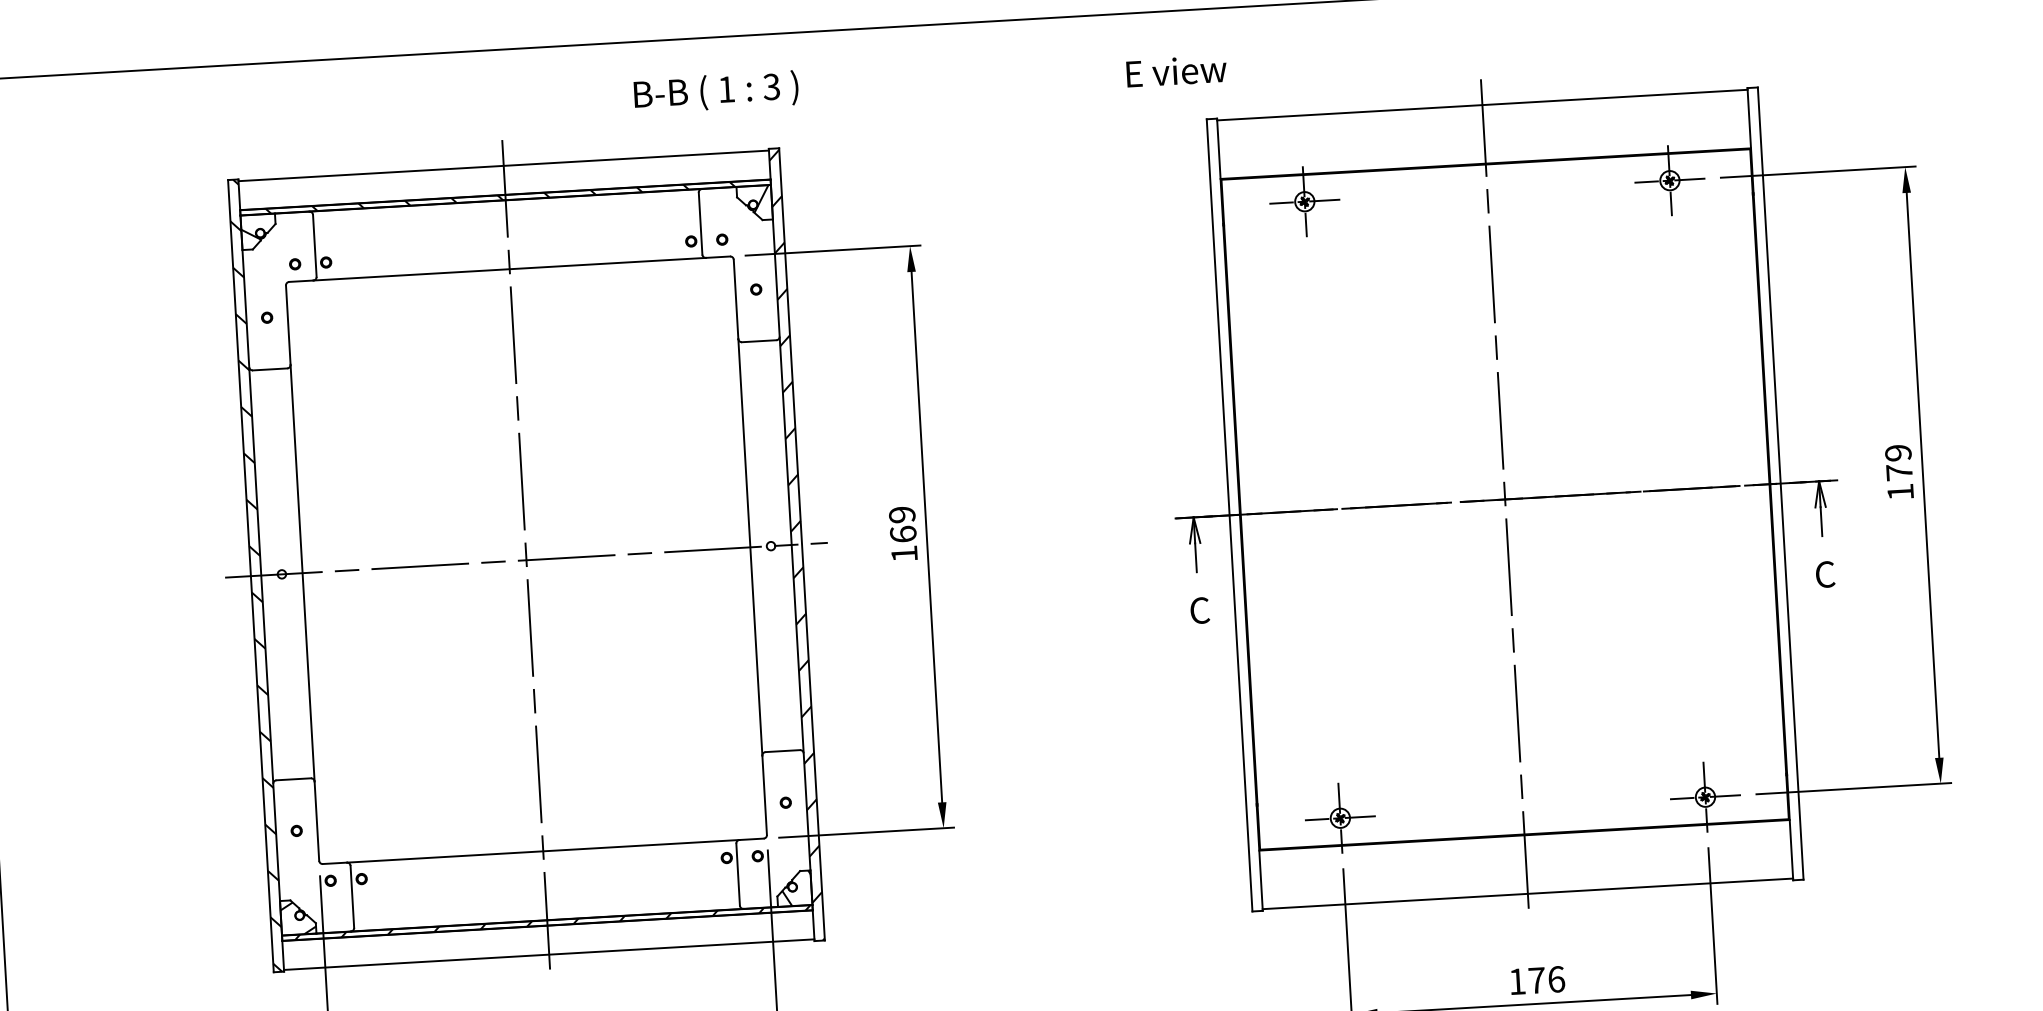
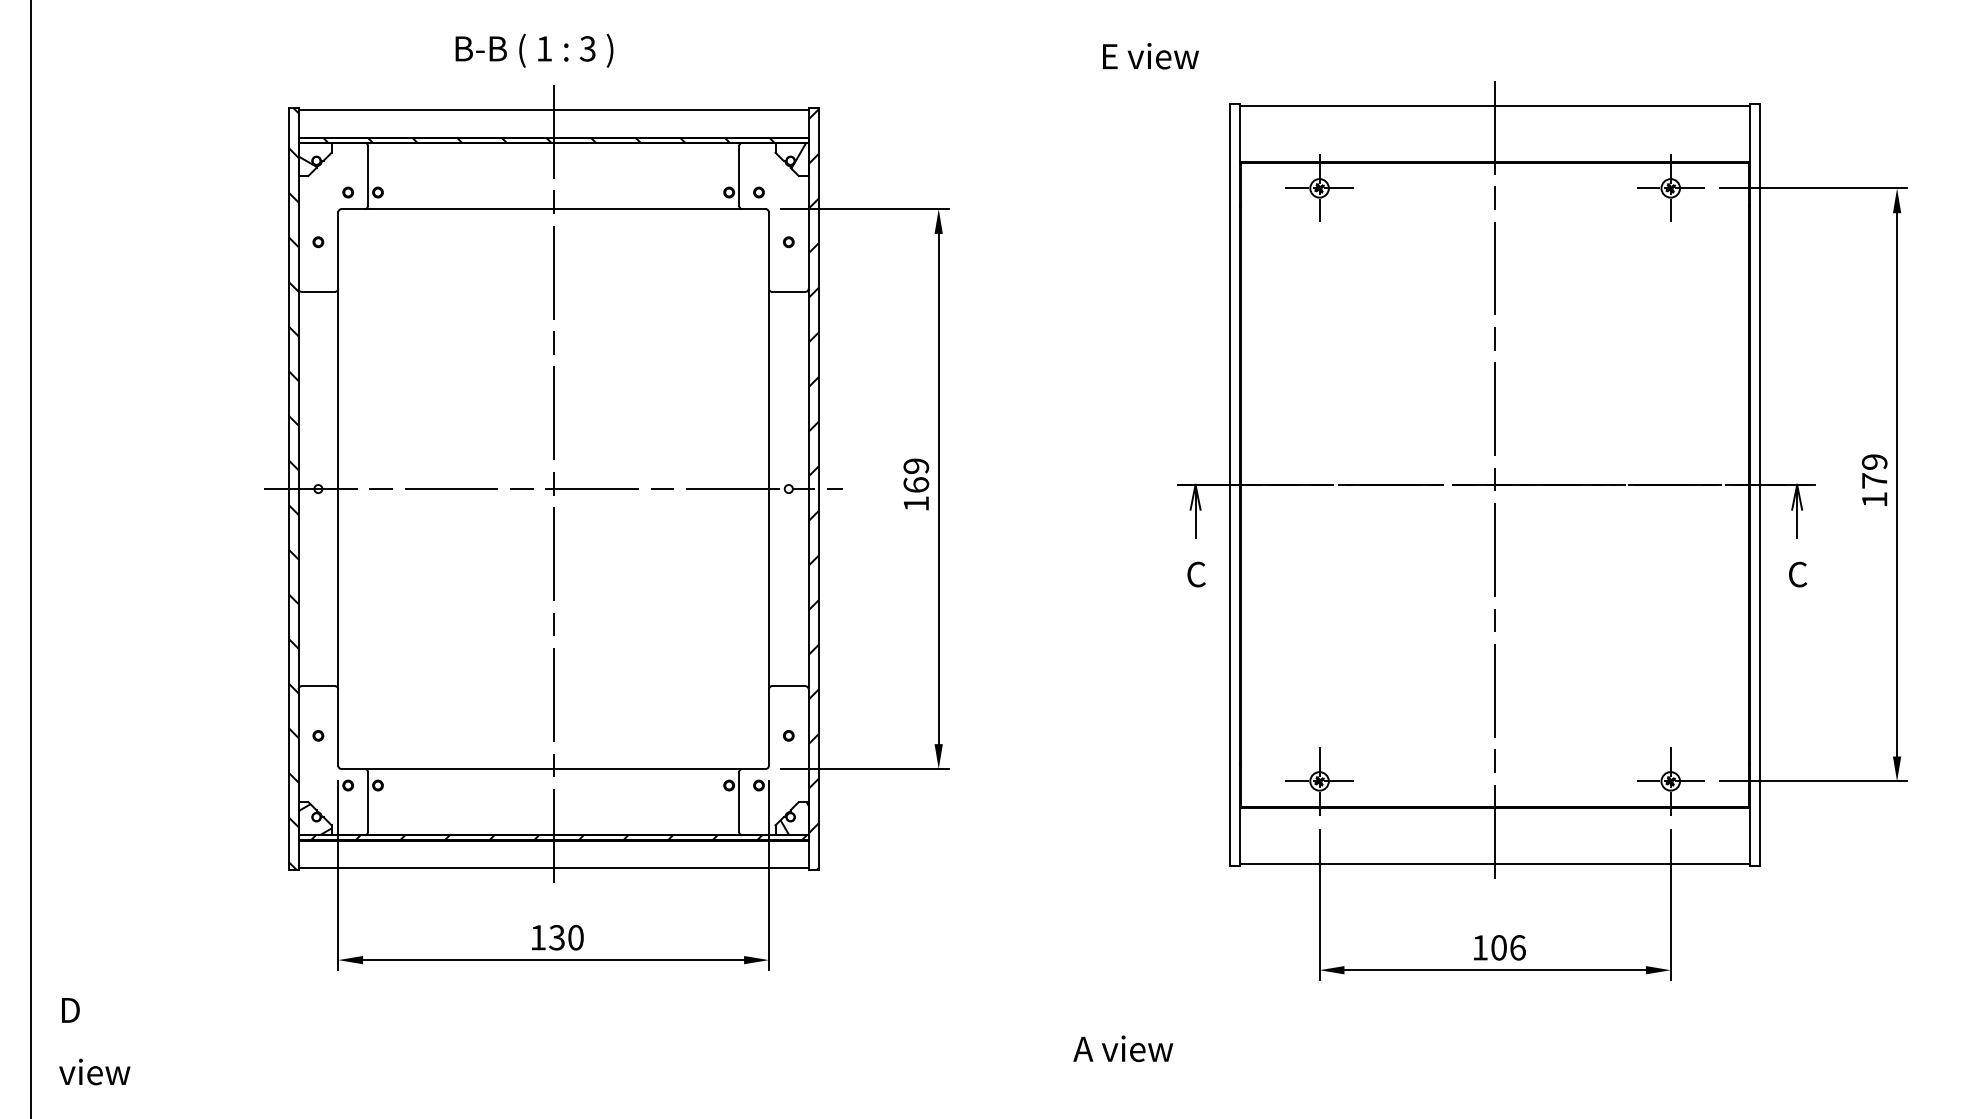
text: (1176, 71) -> (1150, 56), moved
text: (716, 91) -> (534, 50), moved
text: (1536, 980) -> (1498, 947), 176 -> 106

